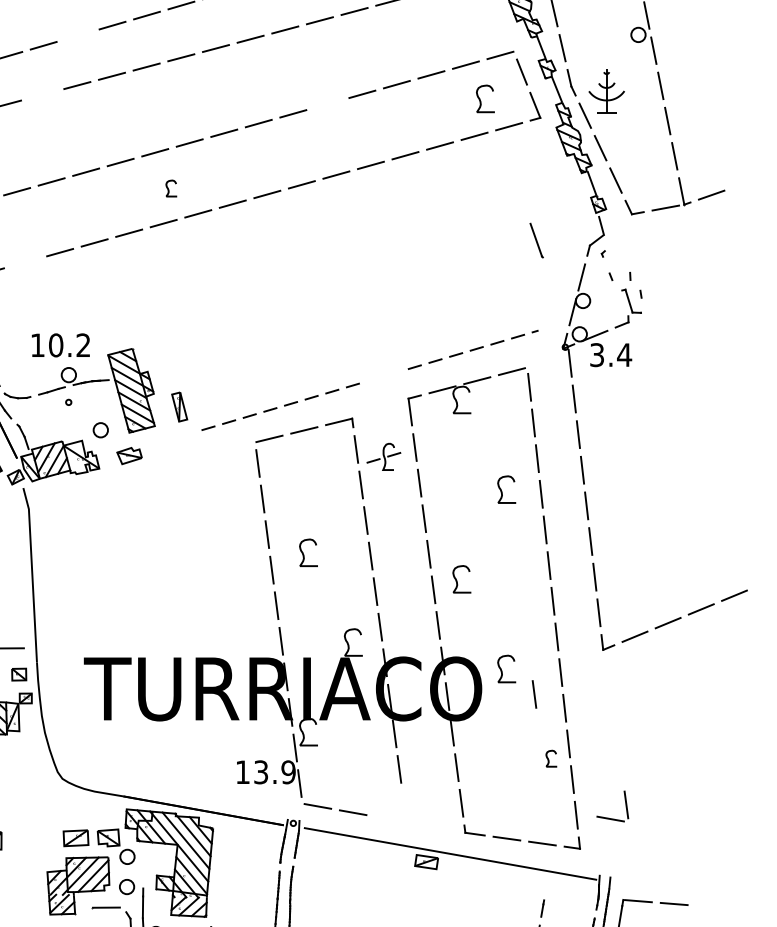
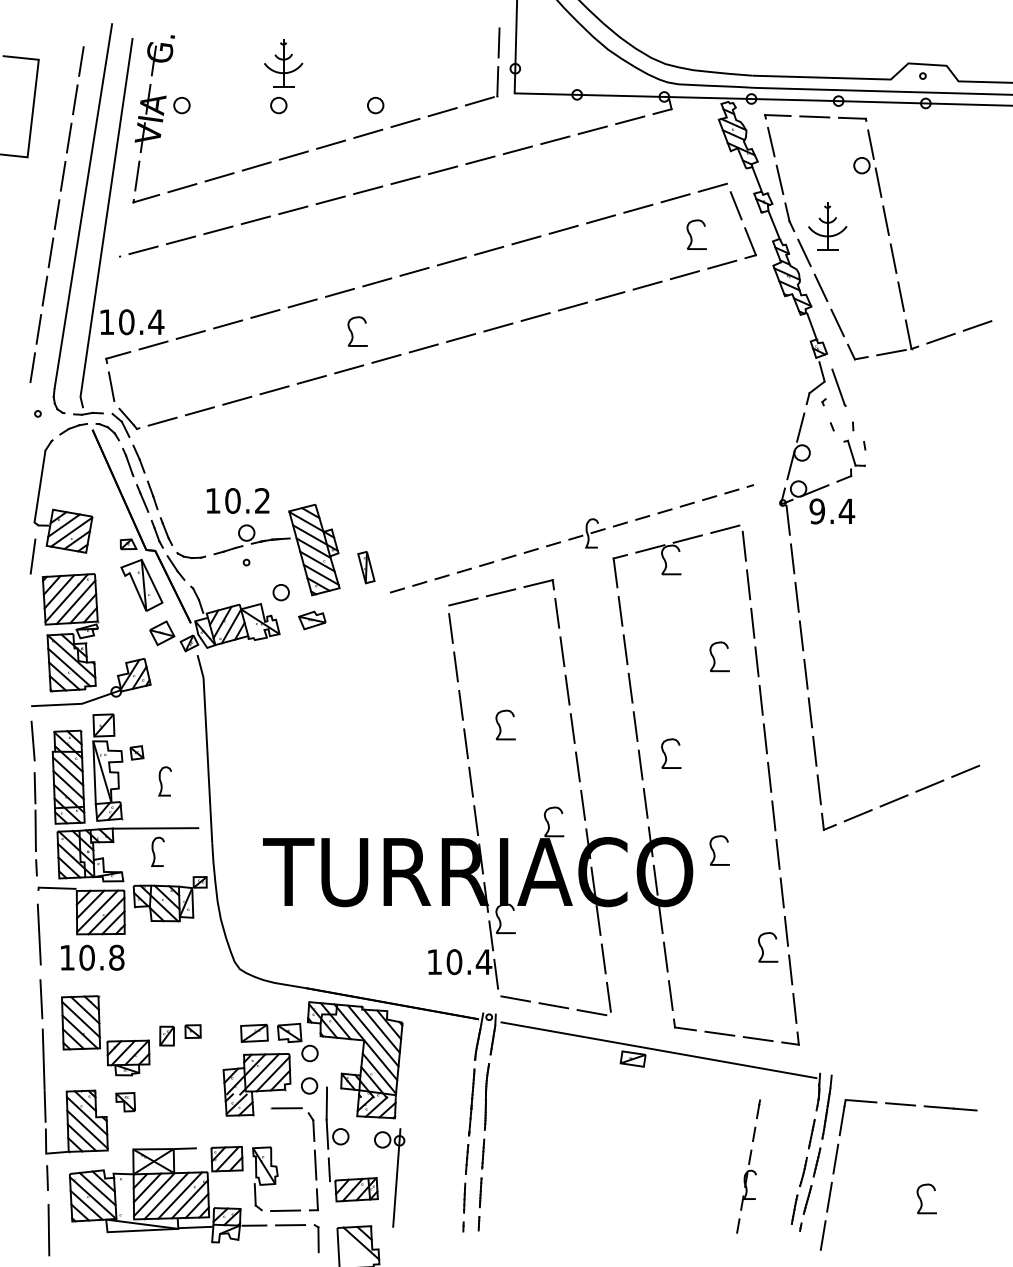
line: (77, 35) -> (256, 166), added
line: (42, 94) -> (218, 230), added
line: (327, 104) -> (526, 240), added
line: (745, 182) -> (977, 325), added
part: (171, 188) -> (357, 331), size x1.67
line: (536, 240) -> (838, 387), moved
line: (25, 262) -> (199, 411), added
text: (597, 355) -> (817, 511), 3.4 -> 9.4
part: (383, 456) -> (586, 533), moved
part: (18, 674) -> (192, 1031), moved
line: (534, 693) -> (749, 877), removed
part: (551, 758) -> (767, 947), size x1.67
text: (275, 772) -> (469, 962), 13.9 -> 10.4
part: (611, 818) -> (592, 1011), moved
line: (720, 907) -> (950, 1108), added

